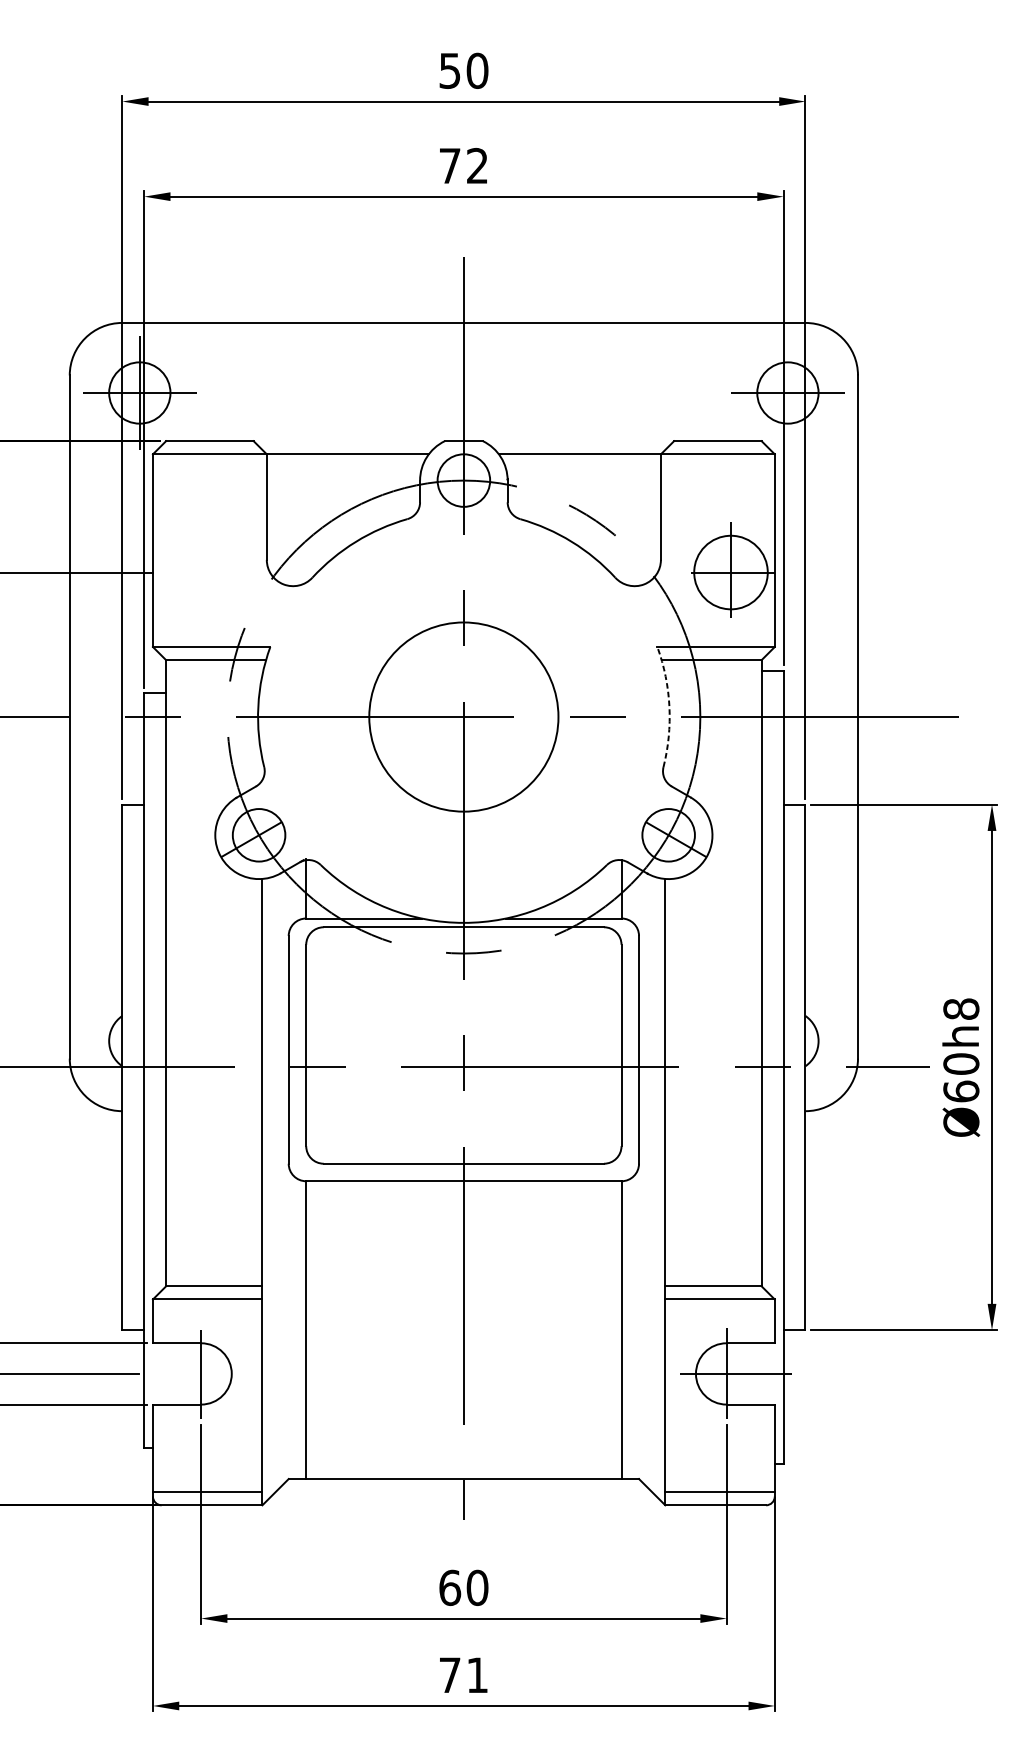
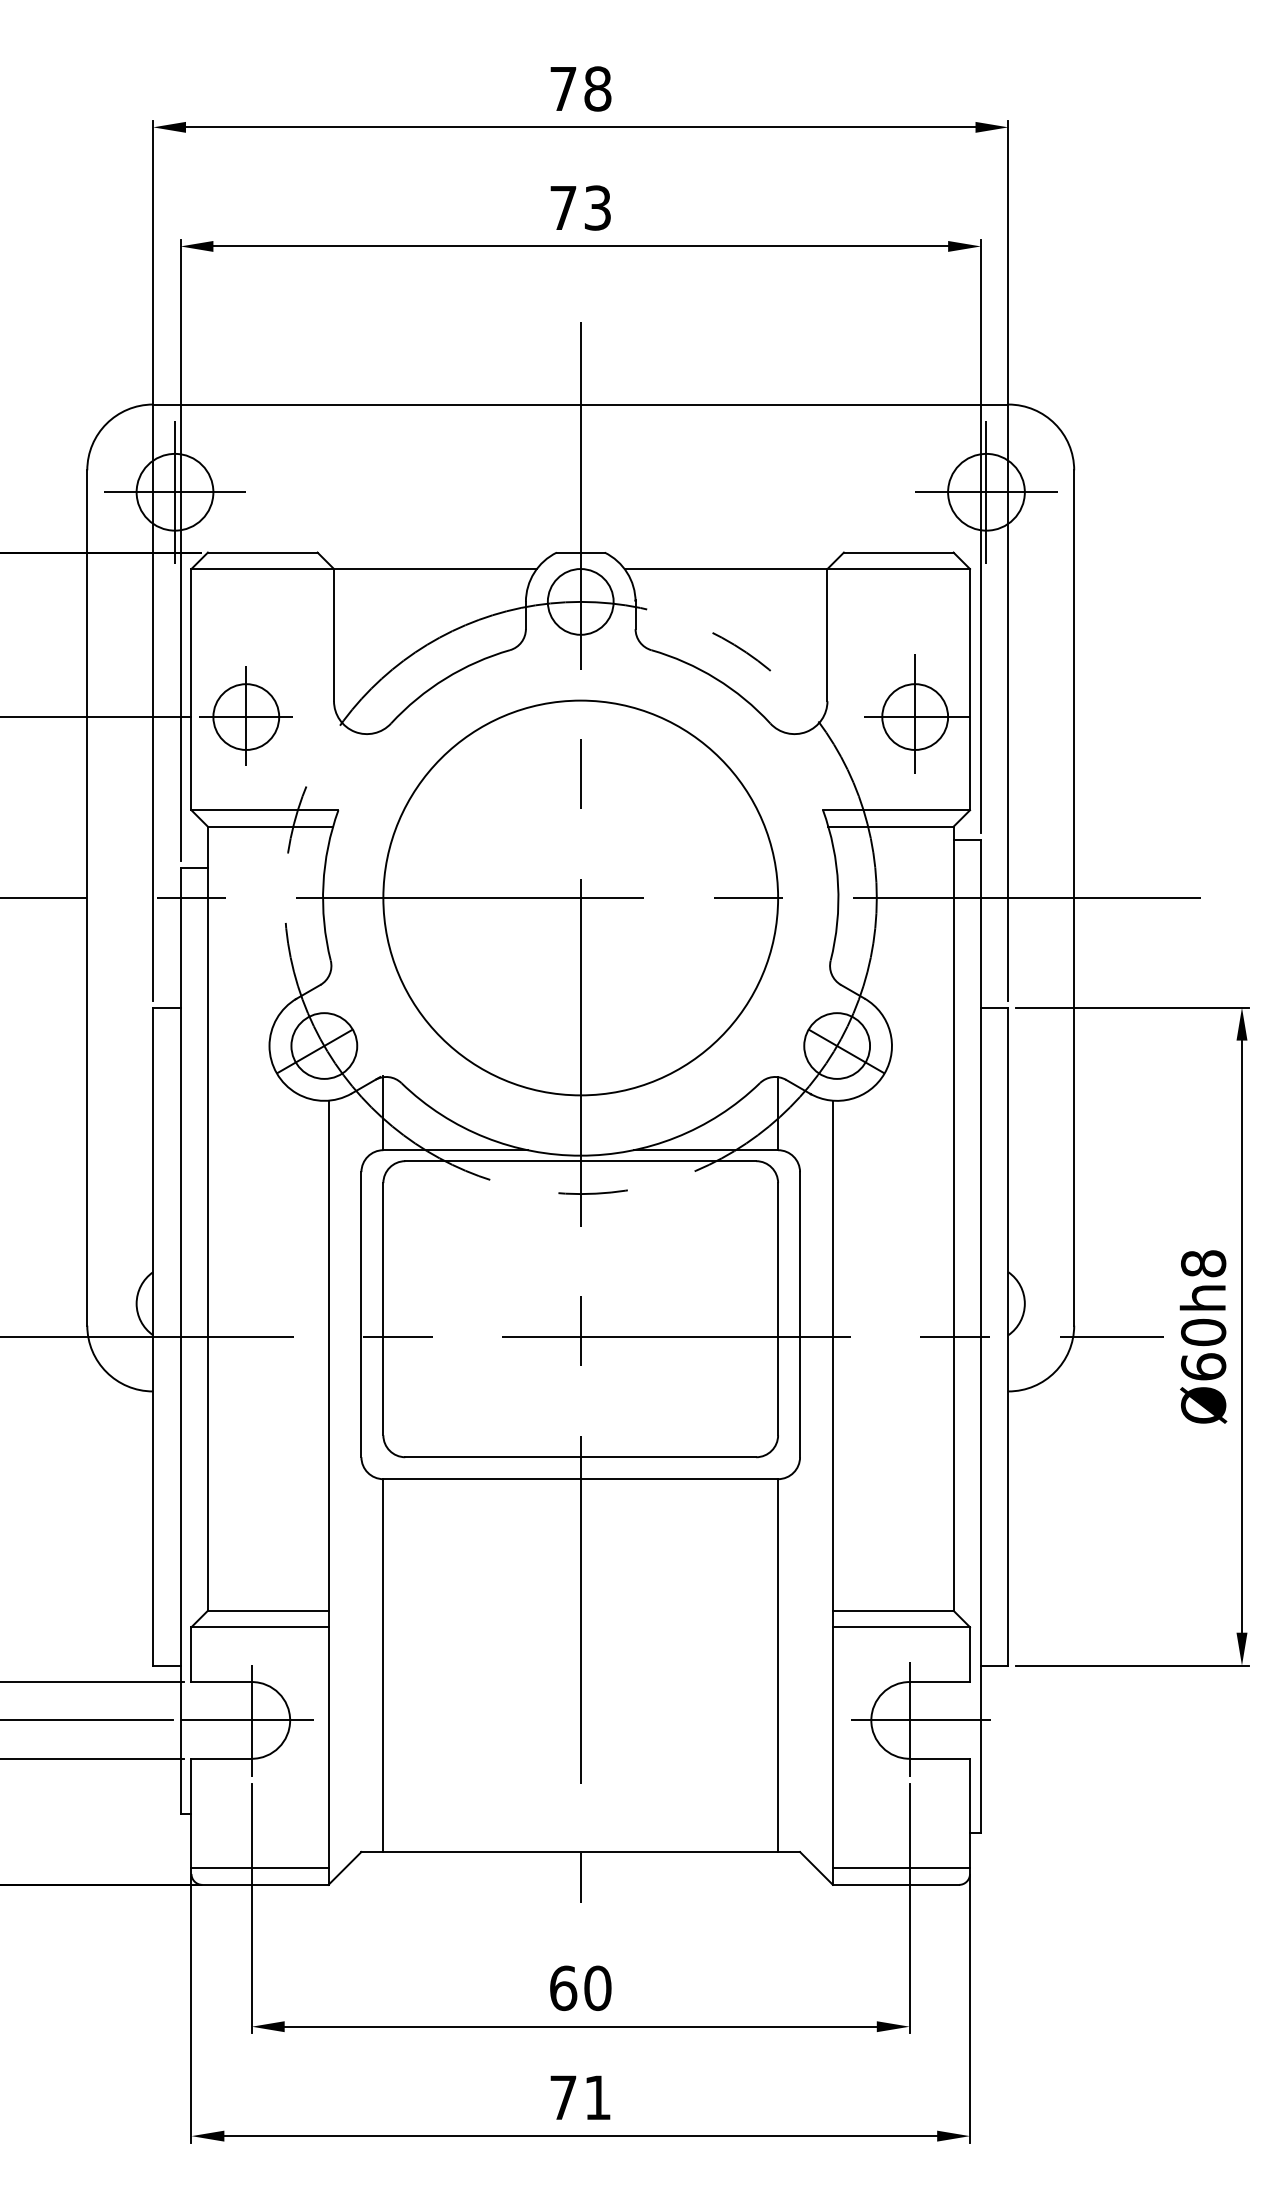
text: (463, 70) -> (580, 88), 50 -> 78
text: (477, 165) -> (597, 207), 72 -> 73
line: (787, 393) -> (986, 492), added
part: (196, 571) -> (245, 715), added
circle: (731, 572) -> (915, 716), size x0.71
arc: (669, 706) -> (838, 884), dashed -> solid
circle: (463, 716) -> (580, 897), size x1.67
line: (196, 1373) -> (246, 1720), added

